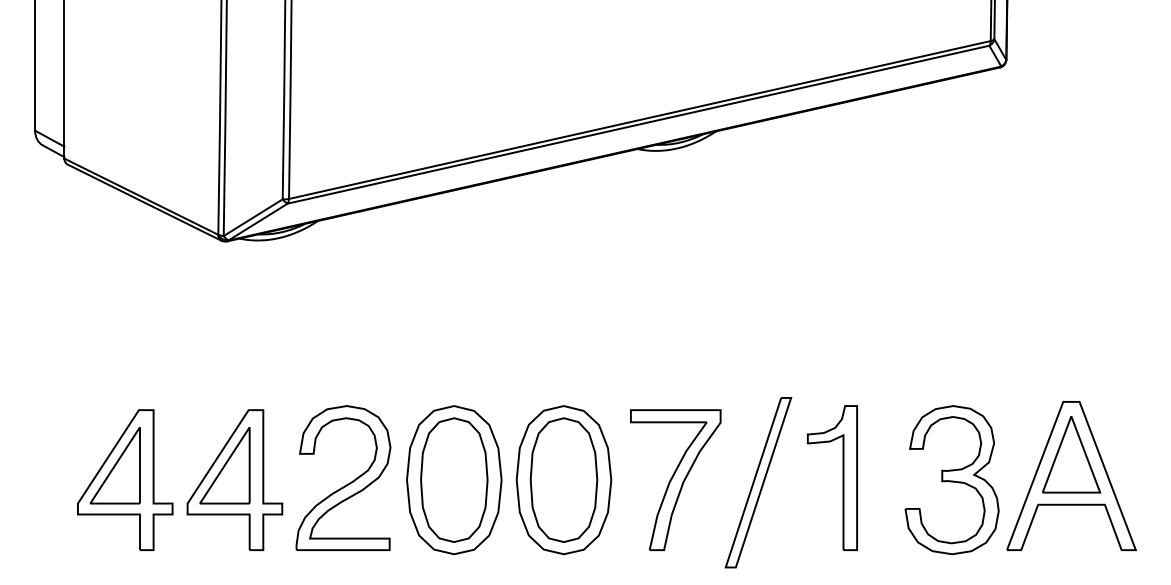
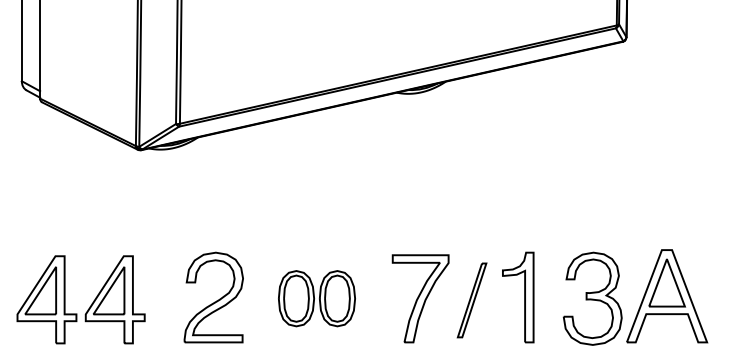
part: (508, 479) -> (316, 298), size x0.6
part: (757, 482) -> (471, 300), size x0.7
part: (193, 490) -> (89, 306), moved

